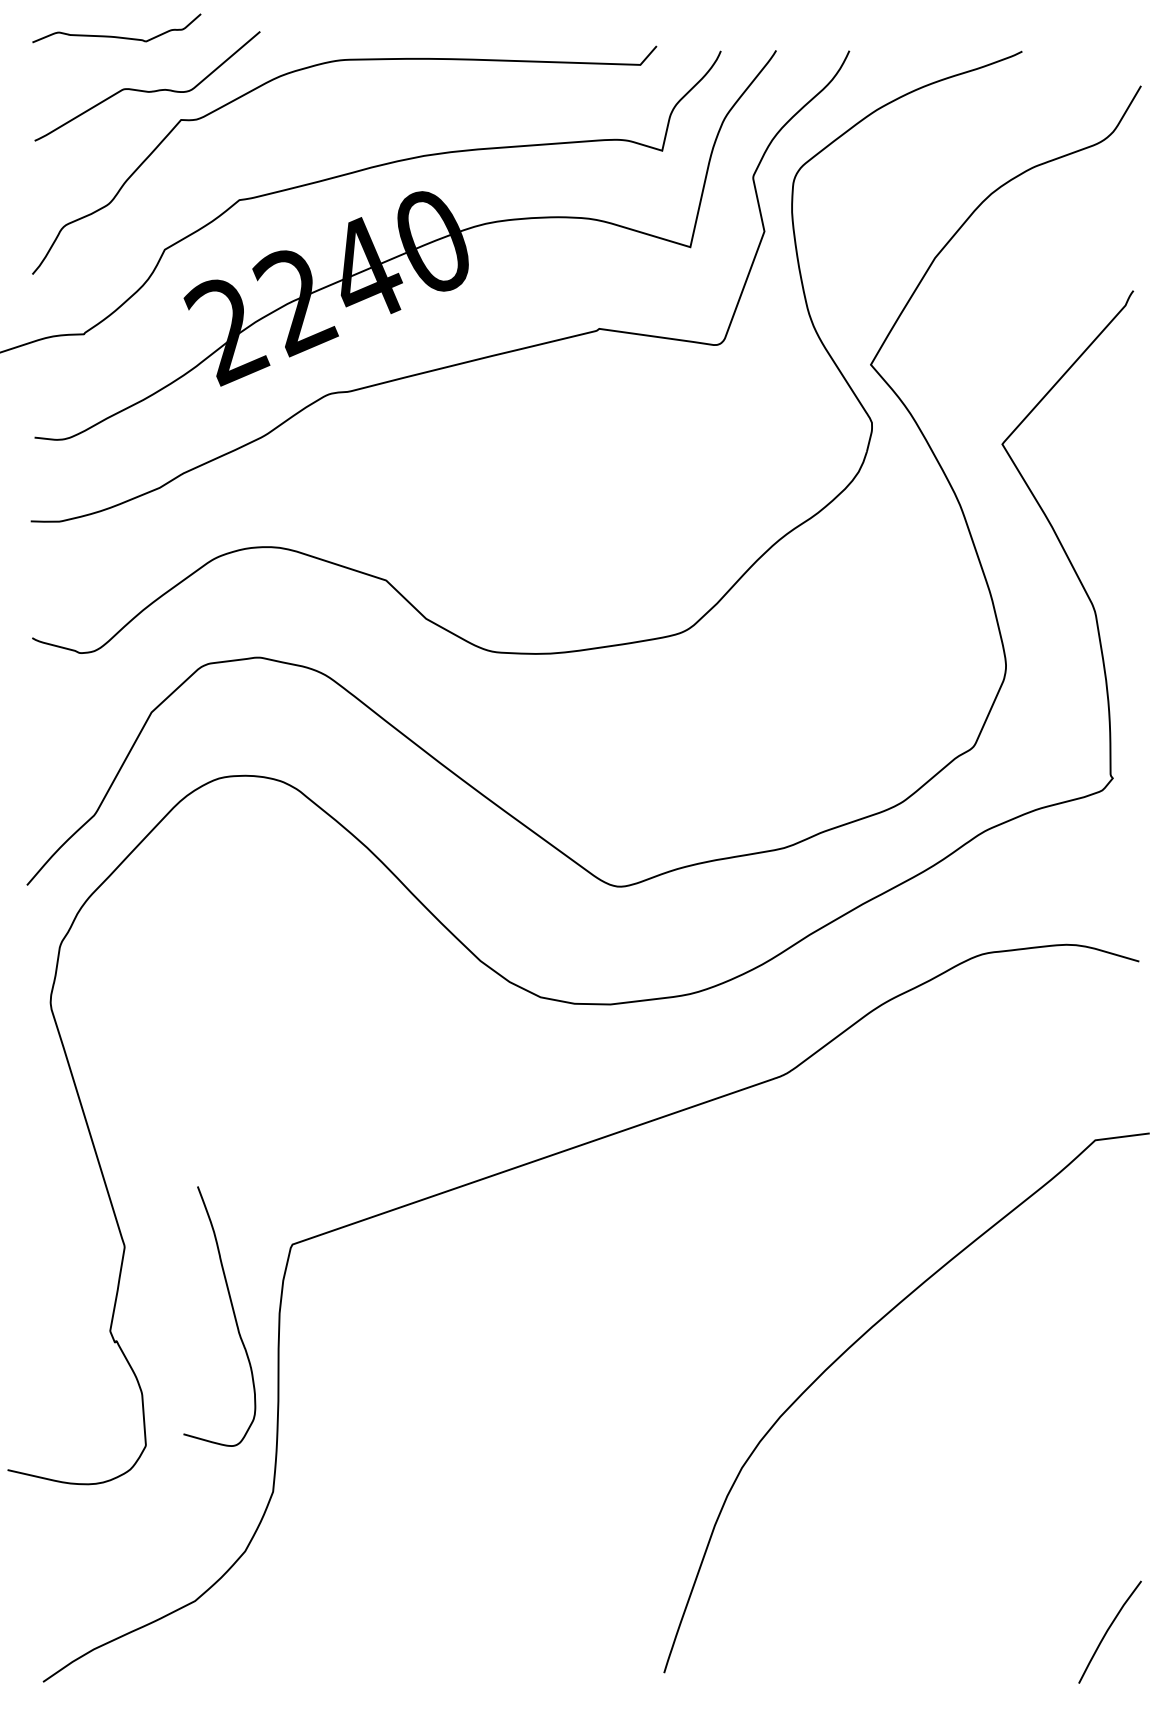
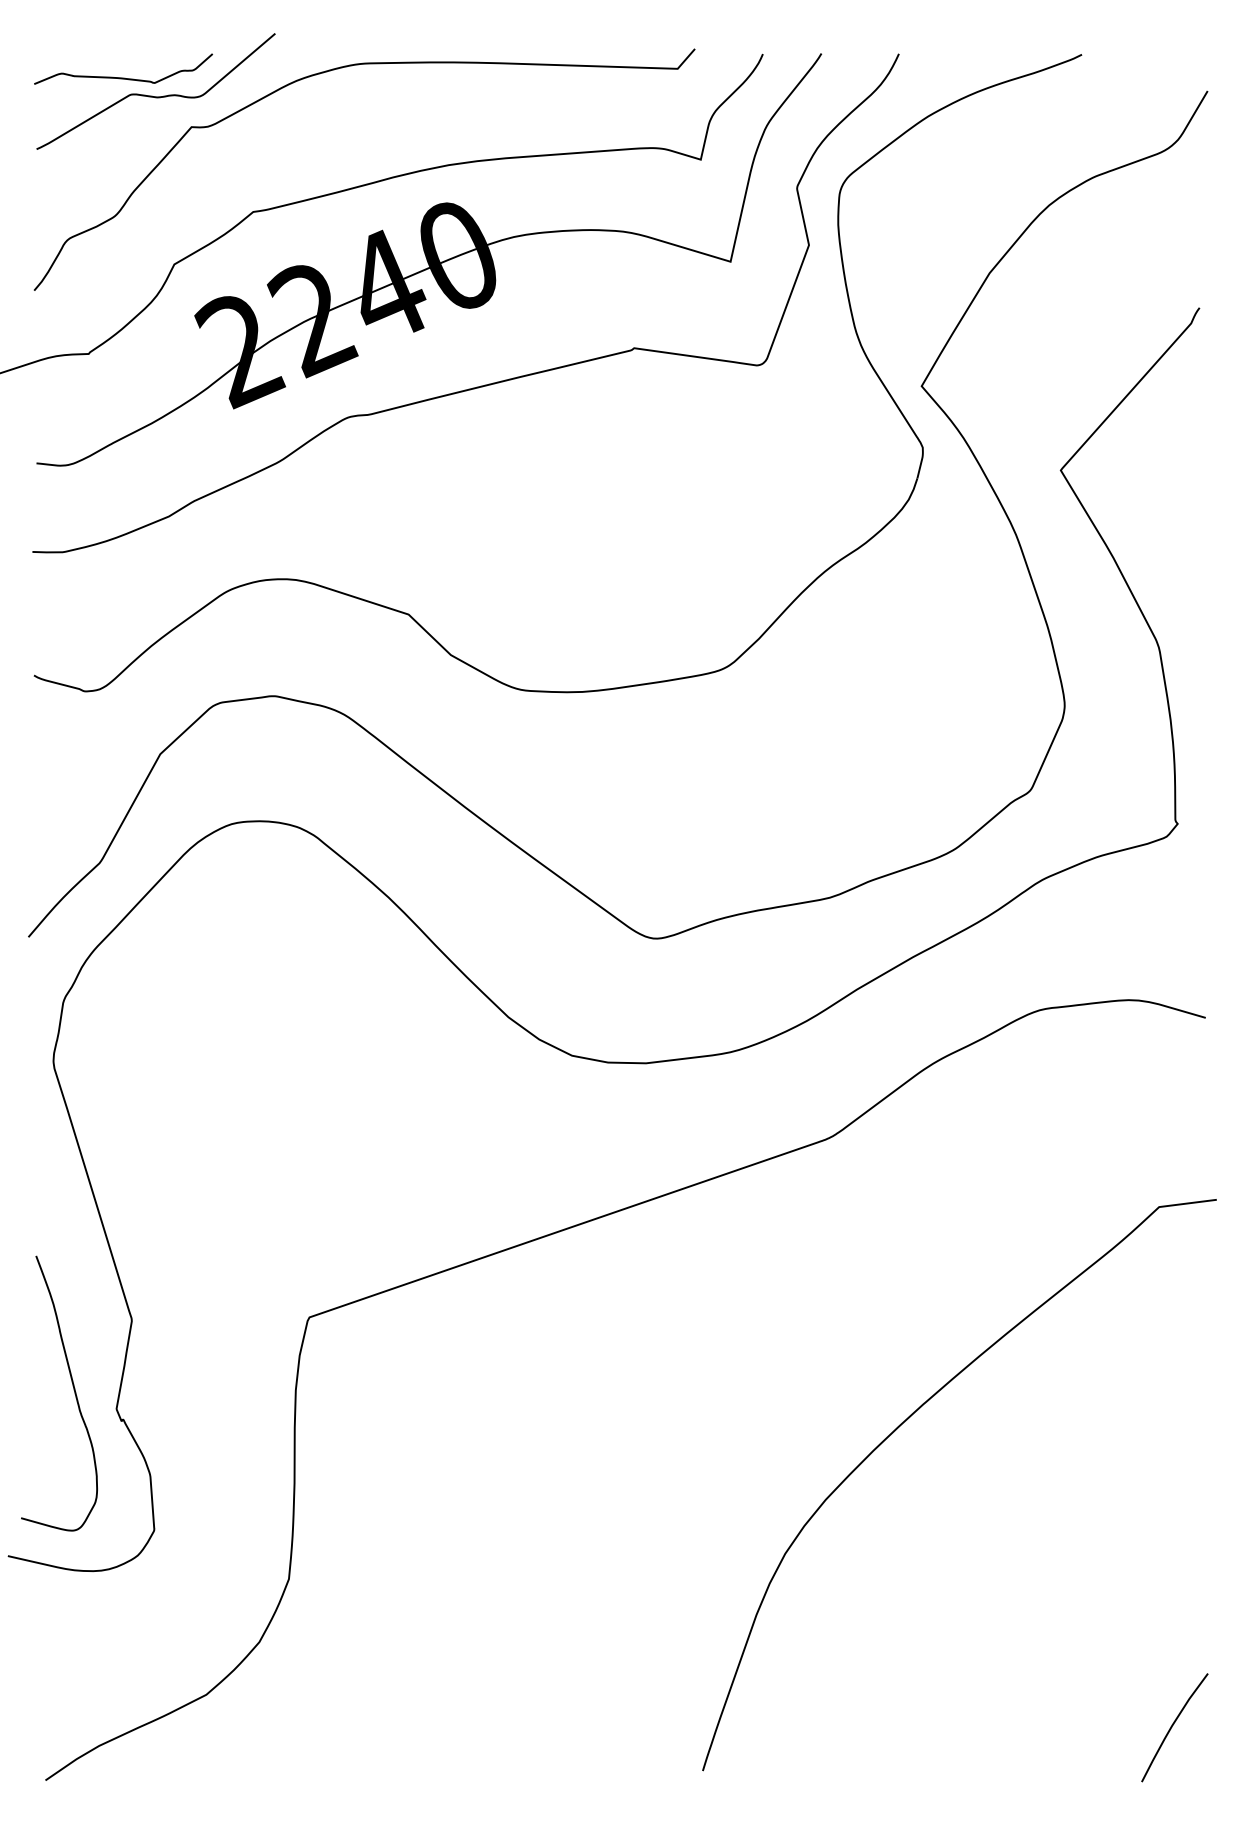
curve: (116, 36) -> (123, 77), moved
curve: (233, 1313) -> (73, 1390), moved

